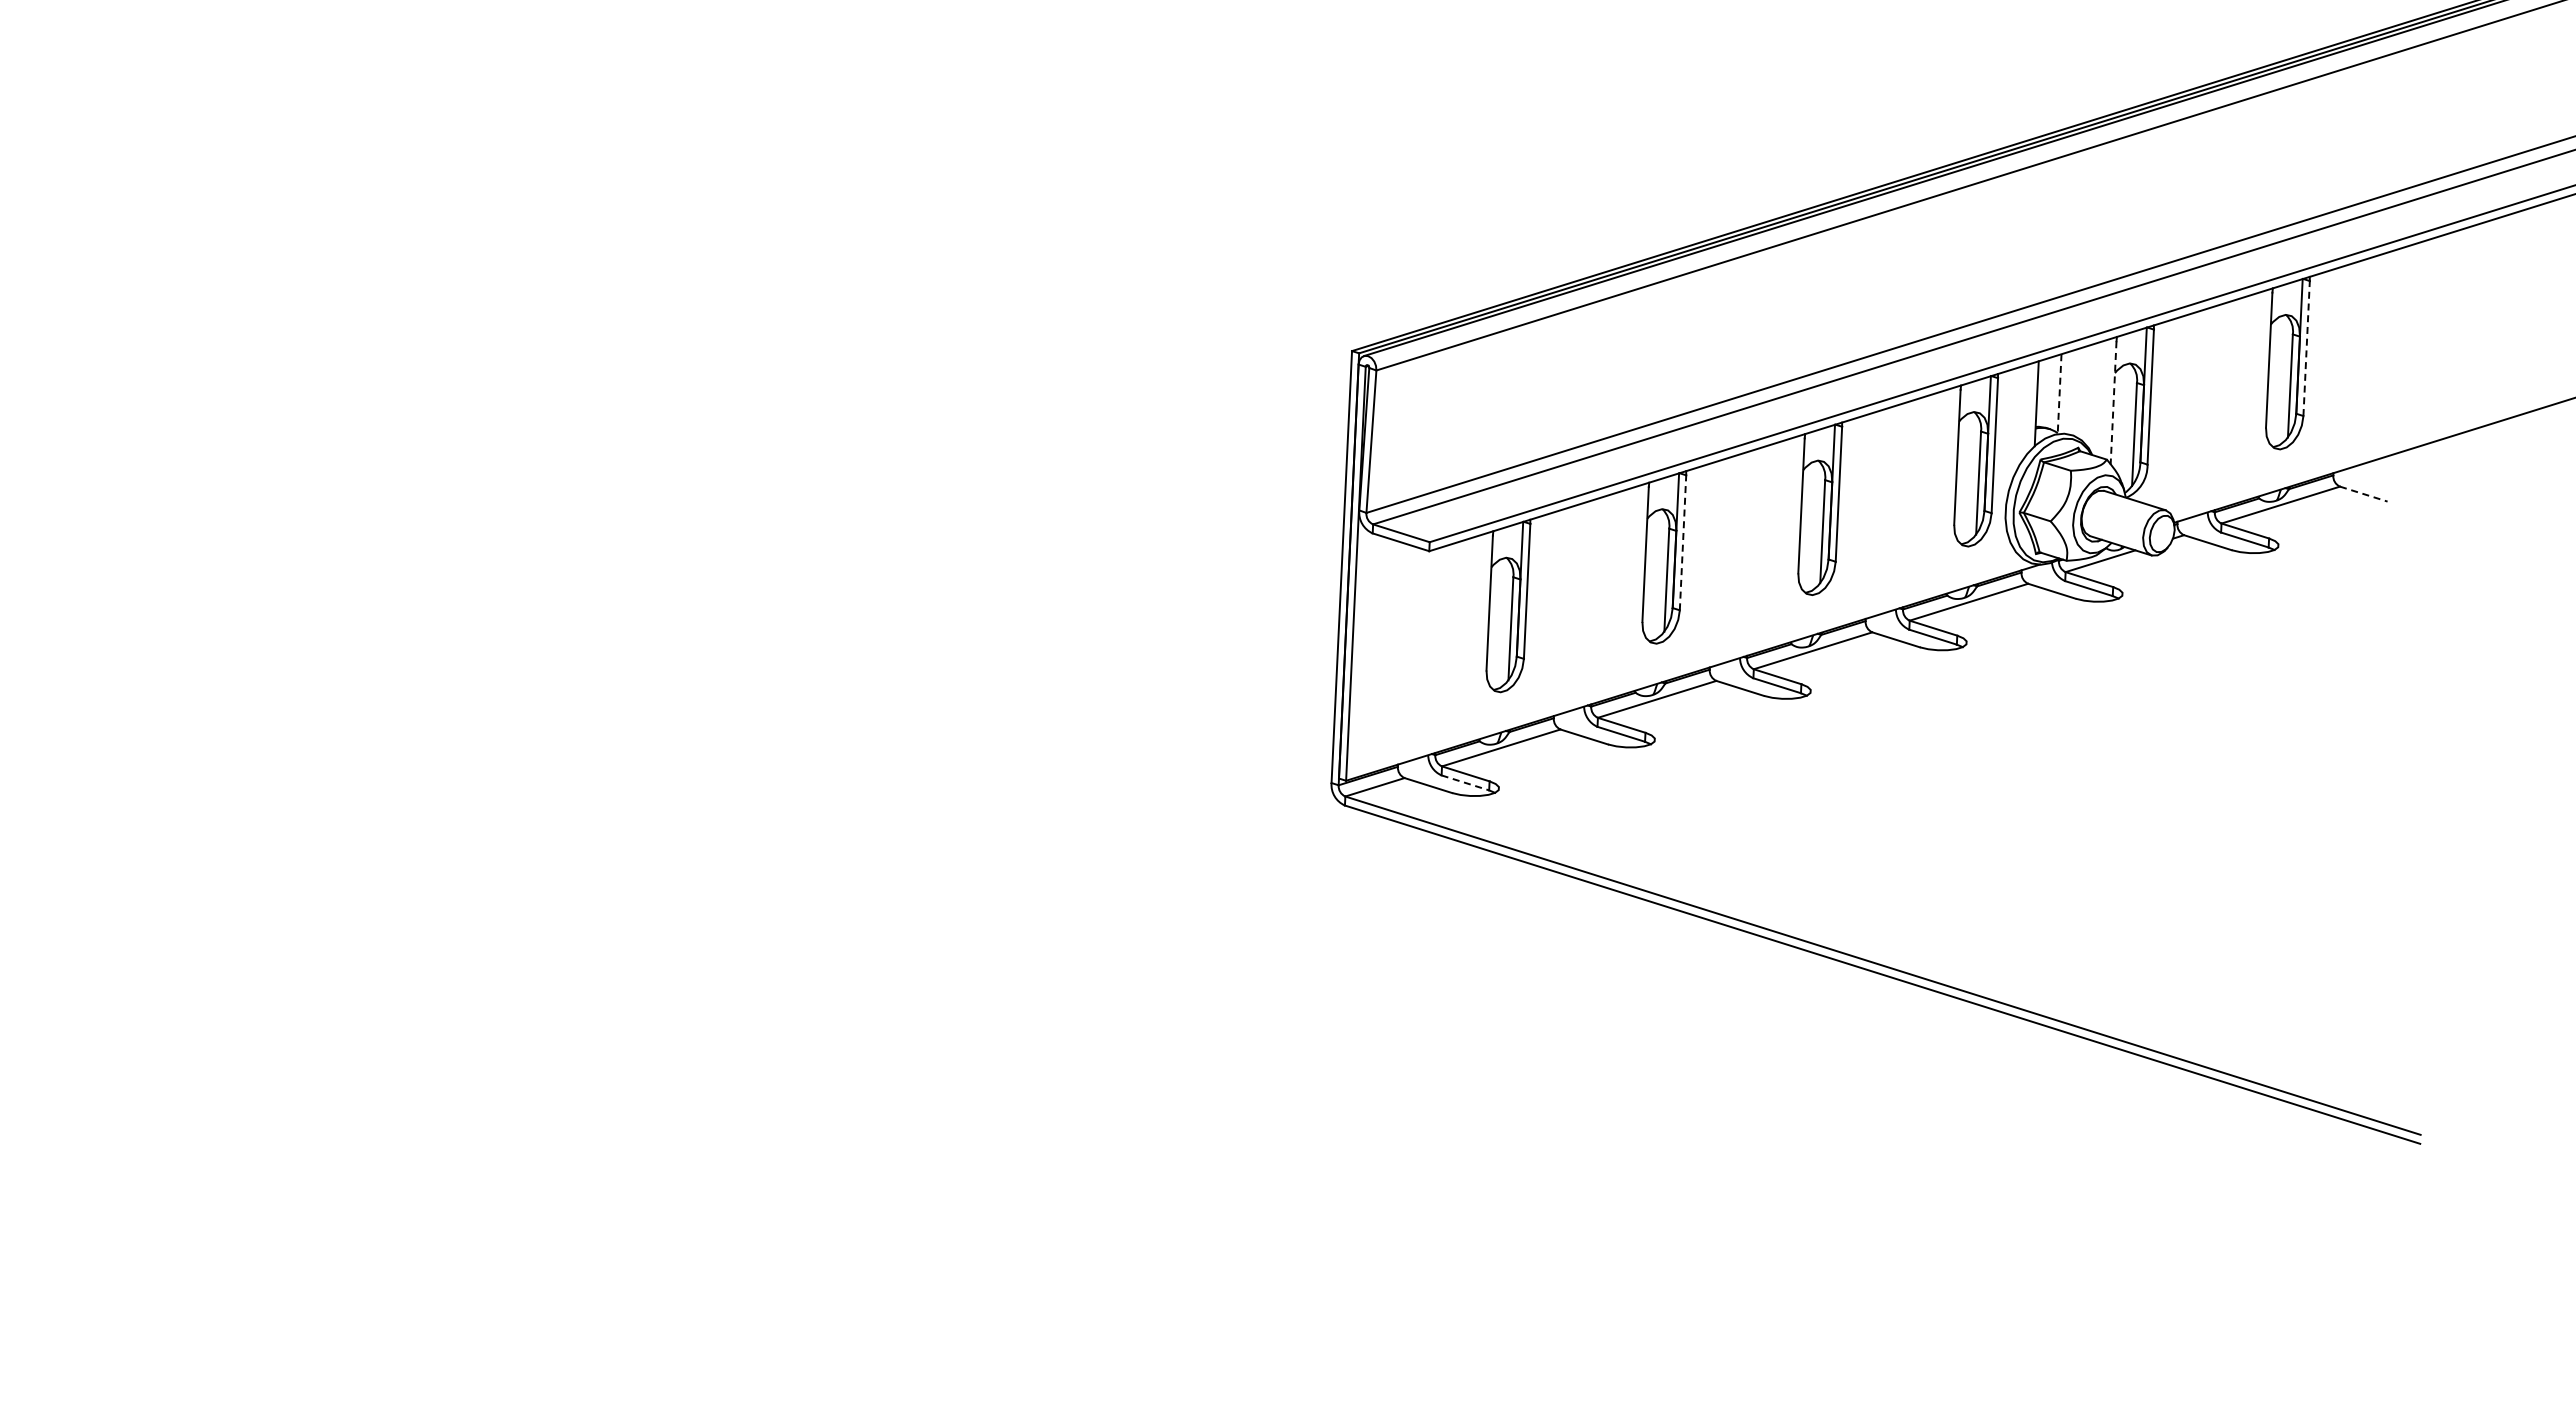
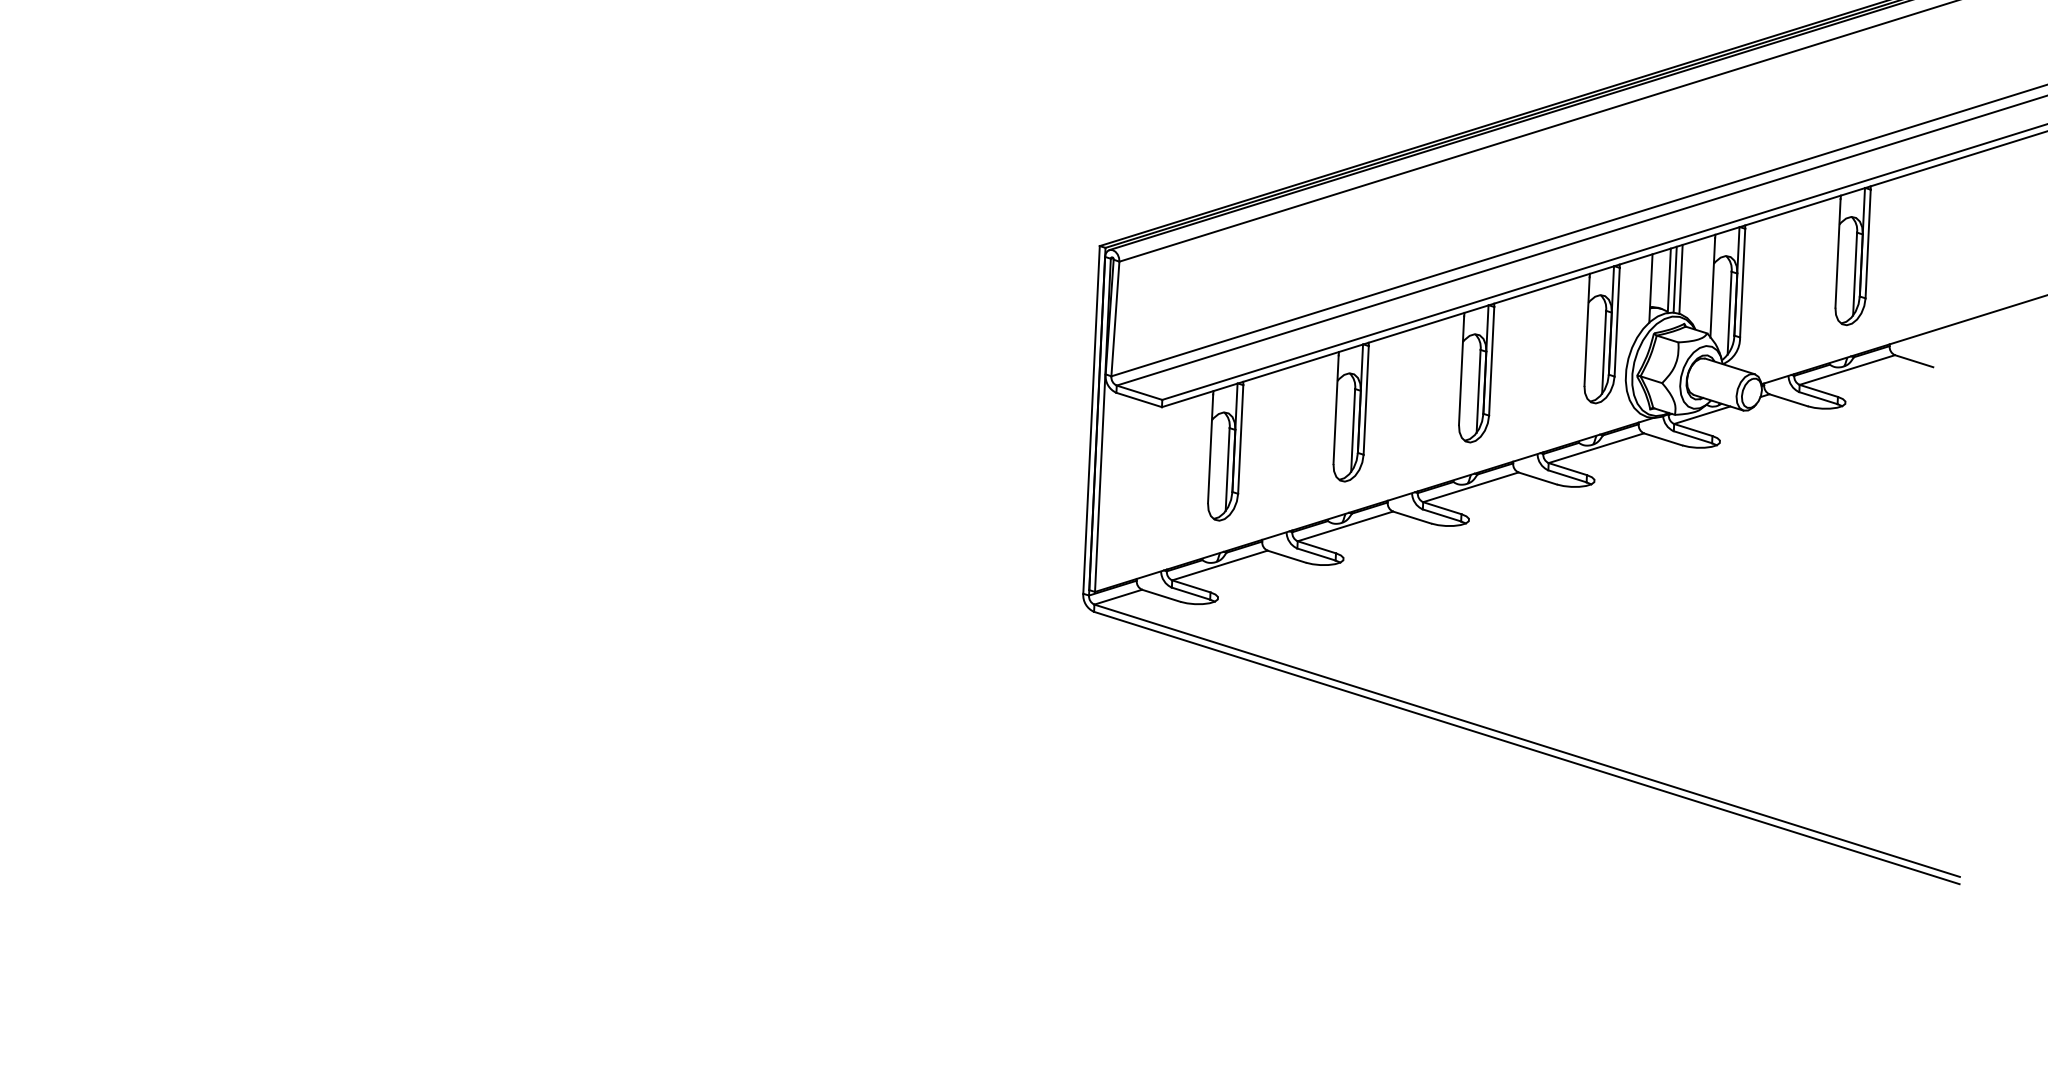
line: (2306, 348) -> (1868, 244), dashed -> solid
line: (2066, 392) -> (1674, 279), added
line: (2074, 392) -> (1681, 279), added
line: (2059, 394) -> (1669, 281), dashed -> solid
line: (2113, 403) -> (1712, 288), dashed -> solid
line: (2363, 494) -> (1913, 361), dashed -> solid
line: (1683, 542) -> (1366, 400), dashed -> solid
line: (1465, 782) -> (1191, 593), dashed -> solid

